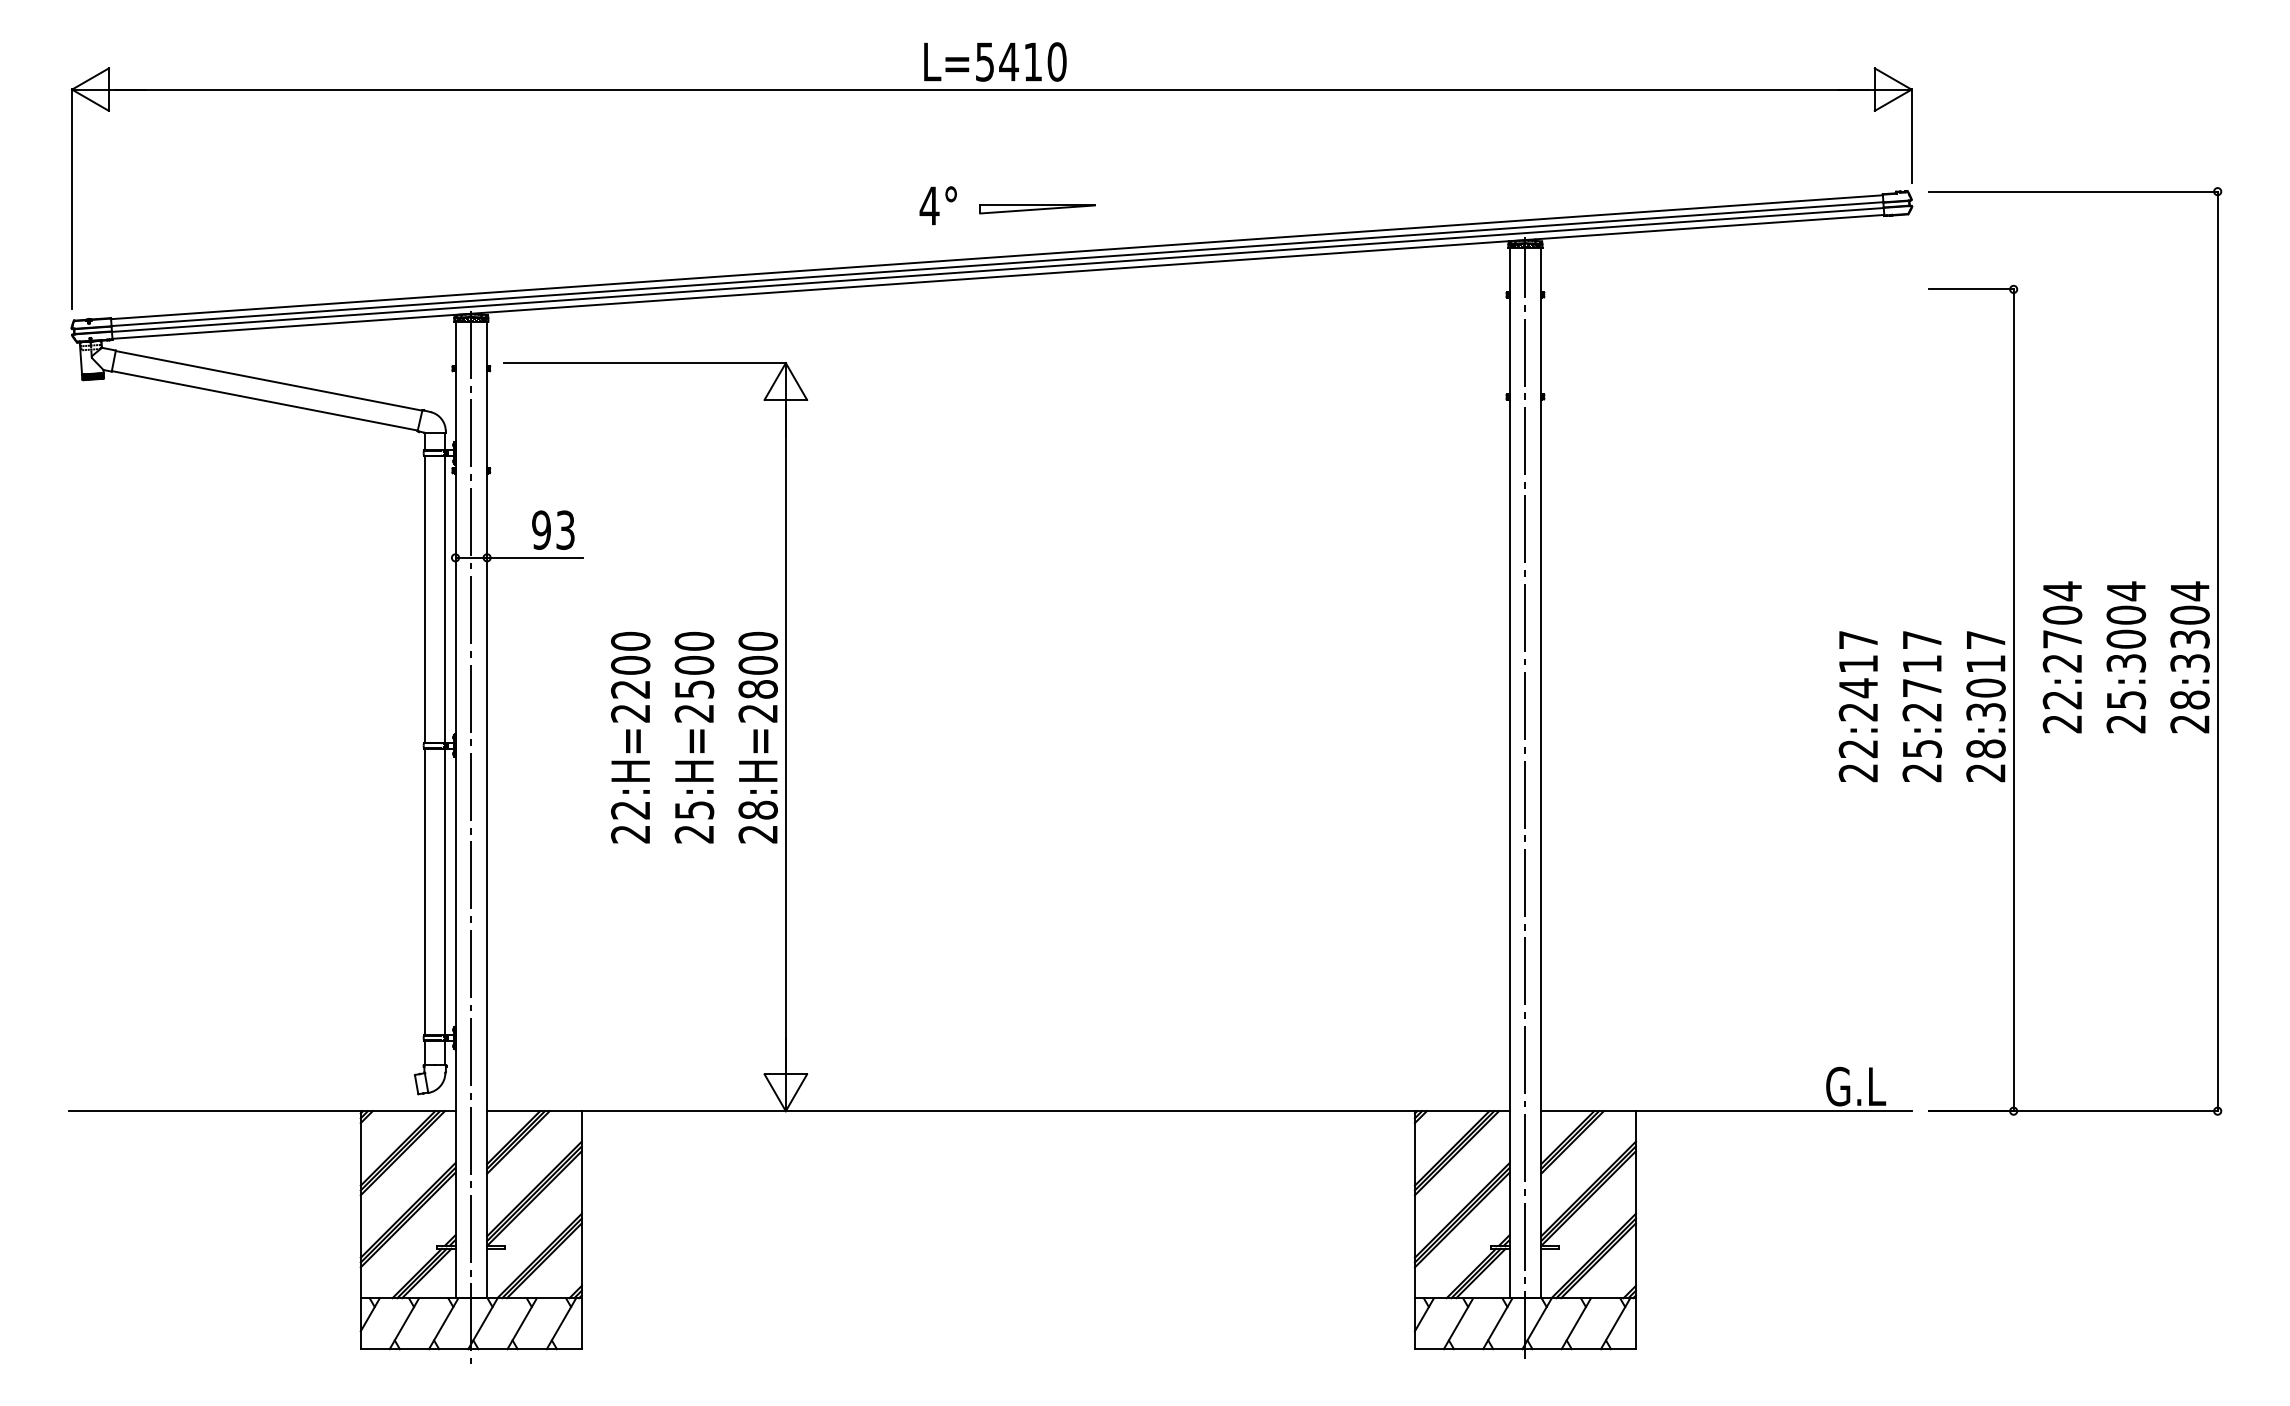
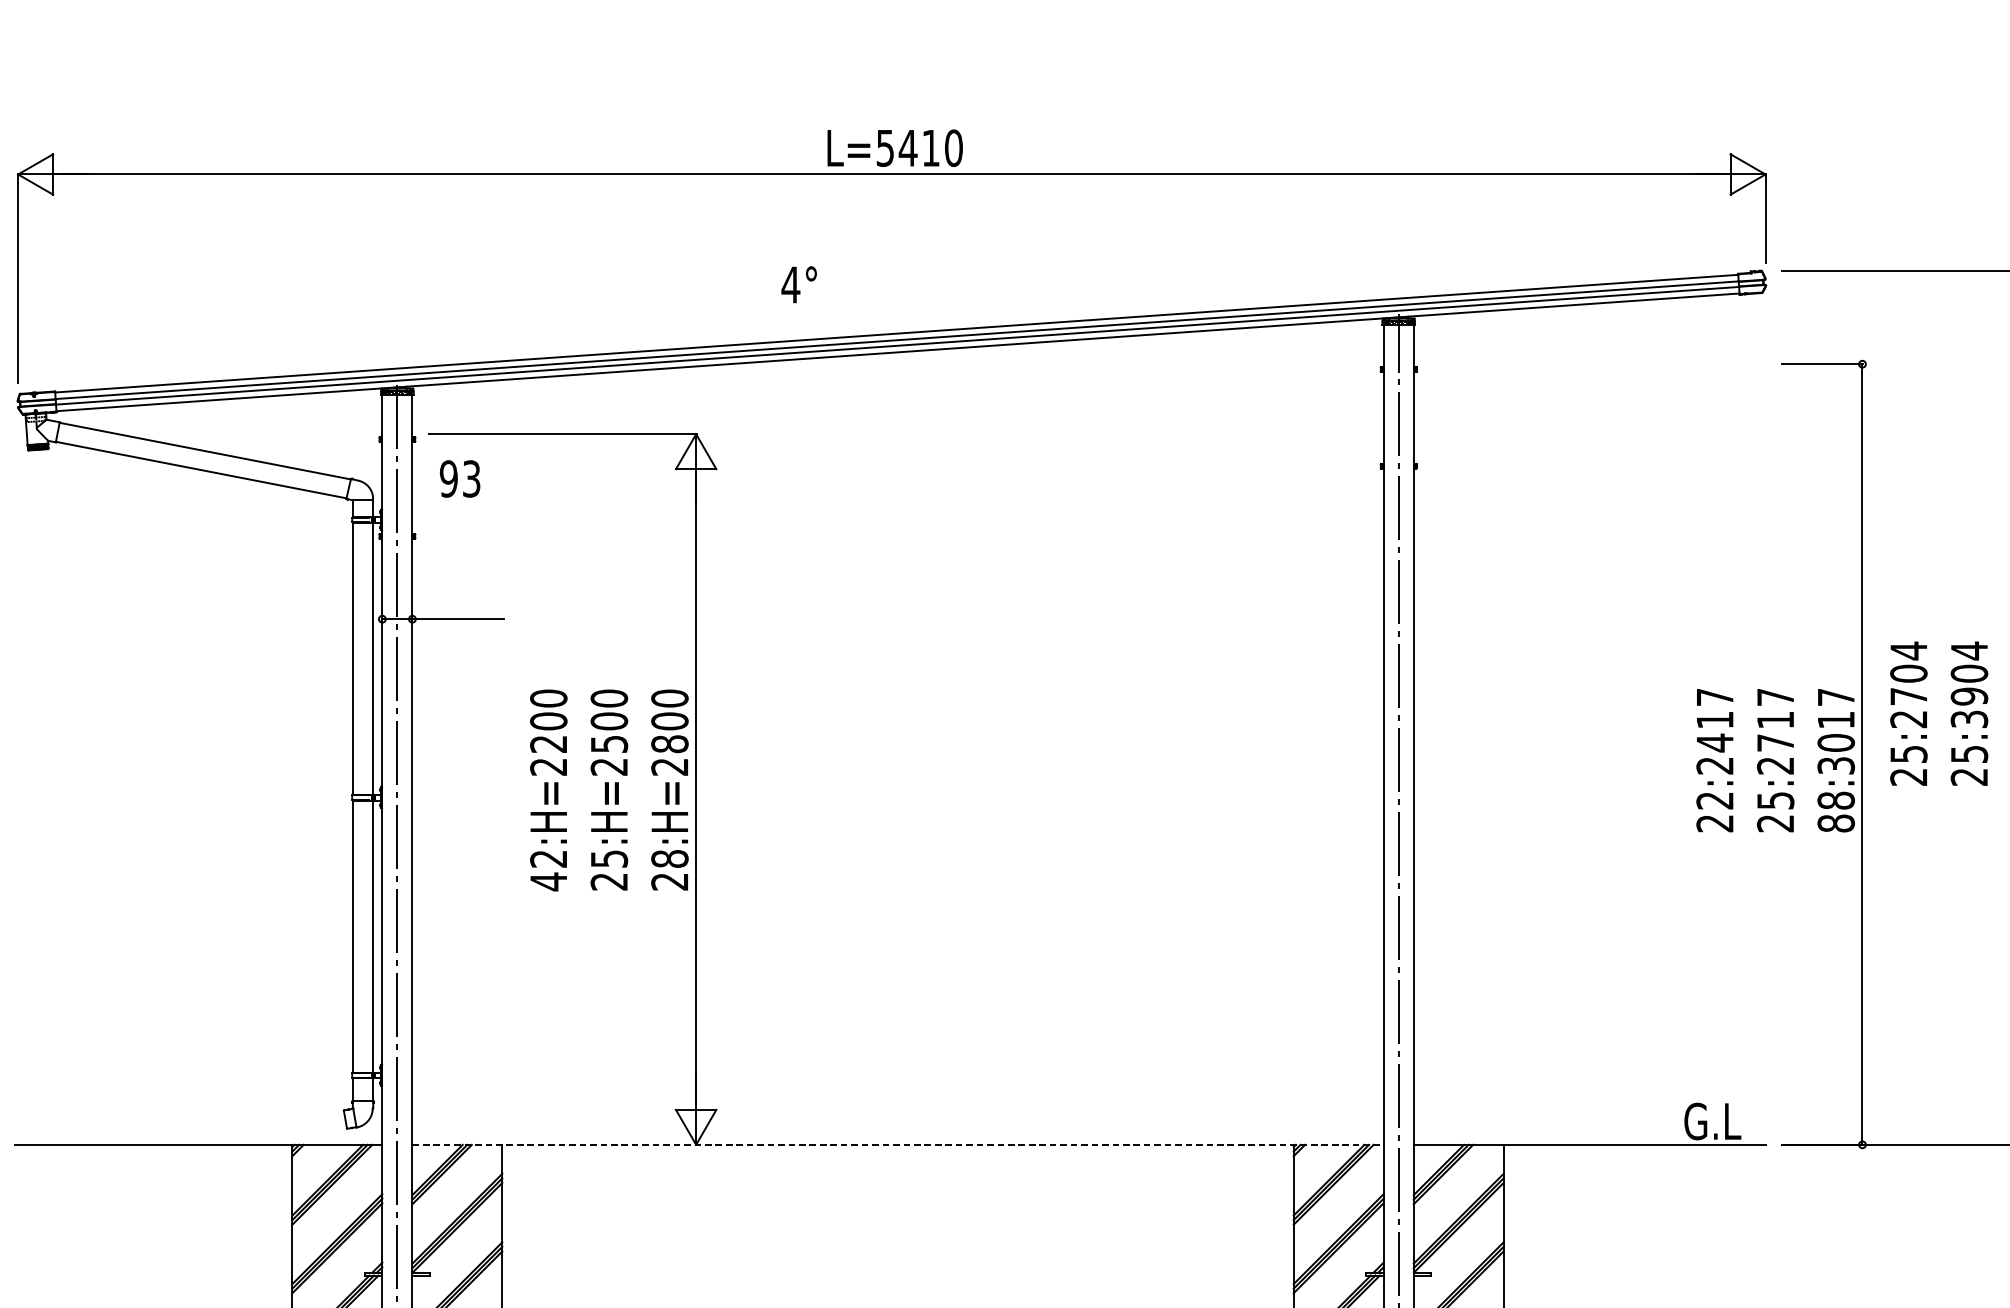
text: (937, 205) -> (798, 284), moved
part: (1037, 209) -> (935, 288), removed
text: (553, 529) -> (460, 478), moved
text: (2126, 638) -> (1969, 695), 25:3004 -> 25:3904
text: (2062, 700) -> (1908, 754), 22:2704 -> 25:2704
text: (1985, 772) -> (1835, 823), 28:3017 -> 88:3017
text: (630, 834) -> (548, 882), 22:H=2200 -> 42:H=2200
line: (998, 1111) -> (898, 1145), solid -> dashed

